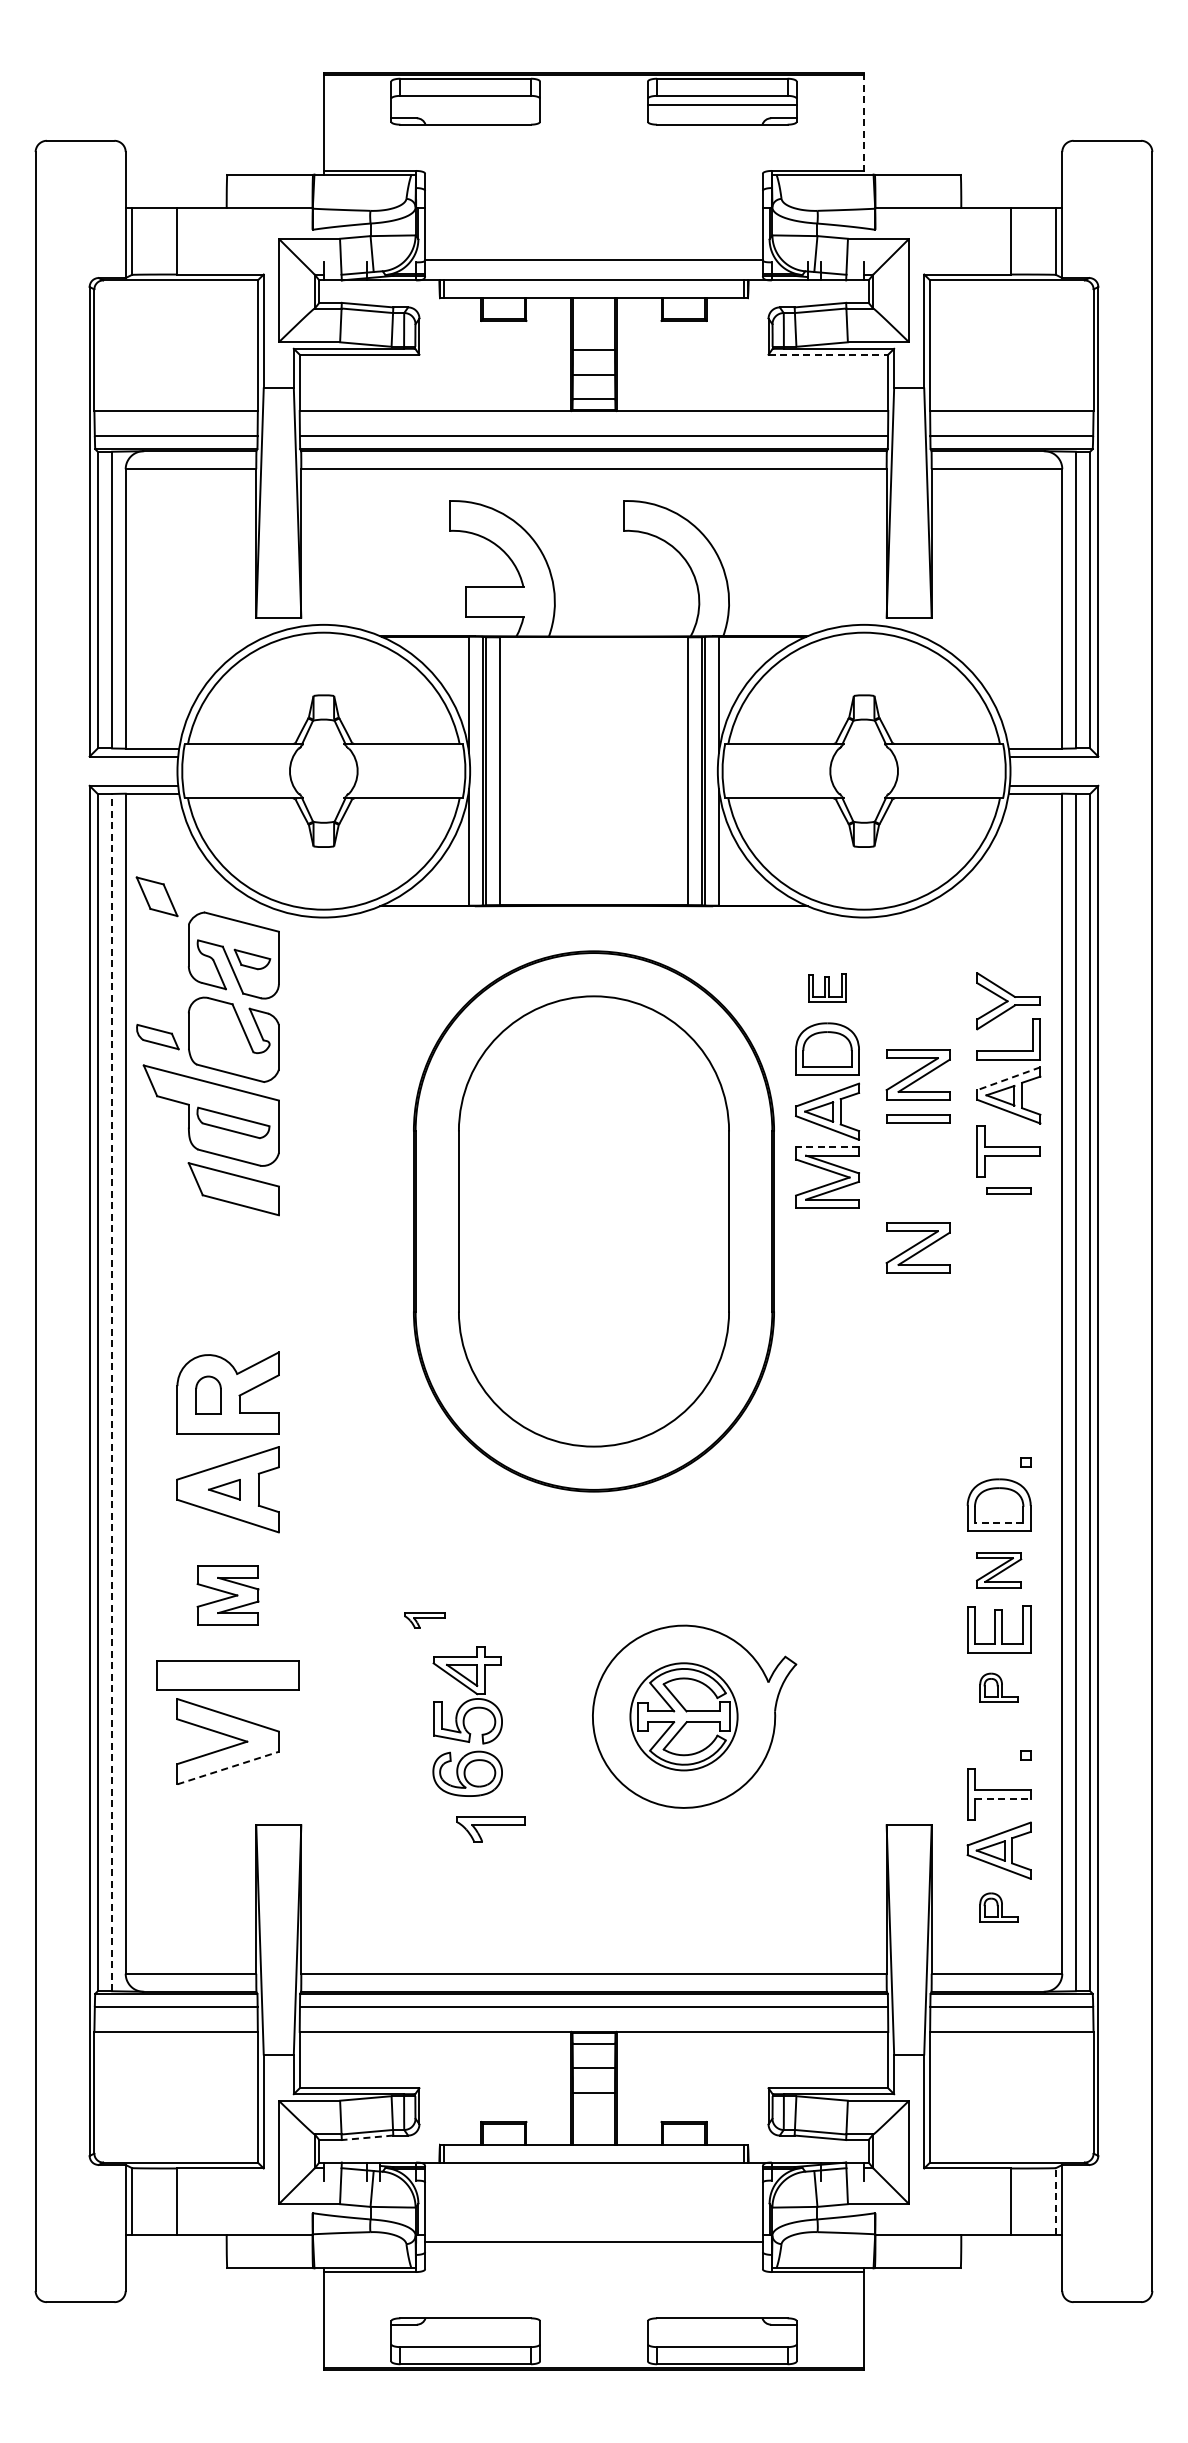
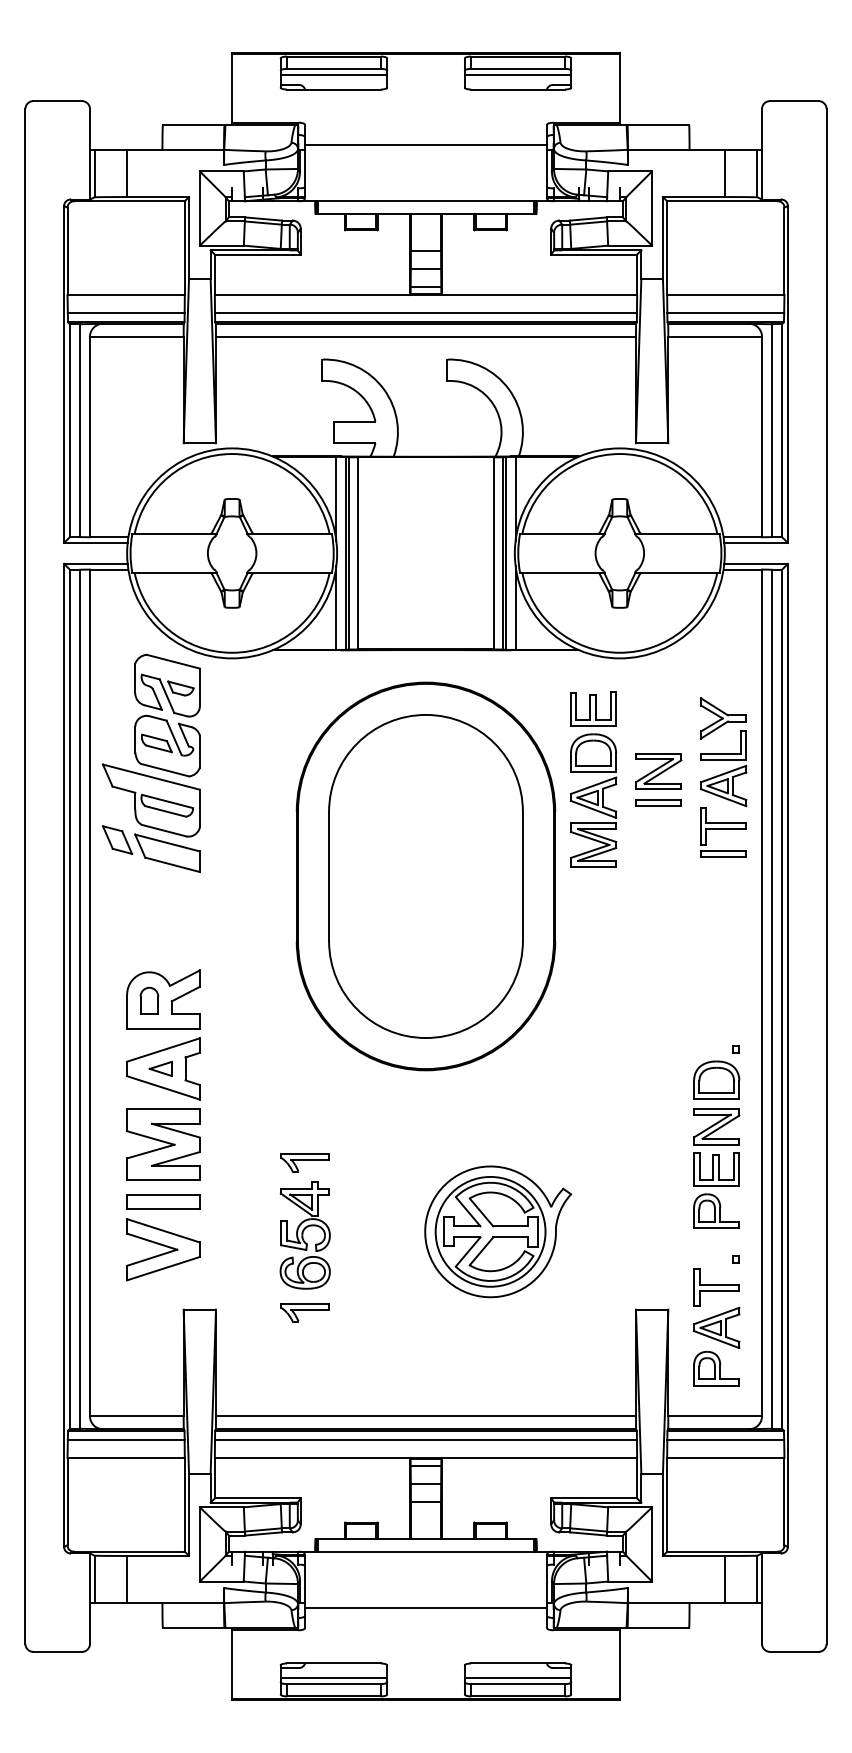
line: (465, 104) -> (333, 75), added
line: (864, 123) -> (620, 88), dashed -> solid
line: (593, 260) -> (425, 144), moved
line: (828, 354) -> (594, 254), dashed -> solid
part: (156, 896) -> (117, 839), moved
part: (827, 988) -> (593, 709), size x1.67
part: (157, 1037) -> (156, 743), moved
line: (1008, 1078) -> (723, 773), dashed -> solid
line: (827, 1147) -> (593, 823), dashed -> solid
part: (1008, 1190) -> (723, 854), size x1.43
part: (917, 1247) -> (658, 895), removed
line: (112, 1392) -> (80, 999), dashed -> solid
line: (998, 1522) -> (716, 1092), dashed -> solid
part: (998, 1569) -> (716, 1126), size x1.43
part: (227, 1595) -> (163, 1144), size x1.67
part: (424, 1620) -> (304, 1162), size x1.67
part: (227, 1675) -> (163, 1202), size x0.71
part: (998, 1687) -> (716, 1210), size x1.67
part: (683, 1716) -> (490, 1231), size x1.43
part: (467, 1721) -> (305, 1235), moved
line: (228, 1767) -> (163, 1268), dashed -> solid
line: (1002, 1798) -> (719, 1290), dashed -> solid
part: (490, 1829) -> (304, 1312), moved
part: (998, 1907) -> (716, 1368), size x1.67
line: (367, 2137) -> (263, 1533), dashed -> solid
line: (1055, 2200) -> (757, 1578), dashed -> solid
line: (465, 2338) -> (333, 1677), added
line: (722, 2338) -> (518, 1677), added

